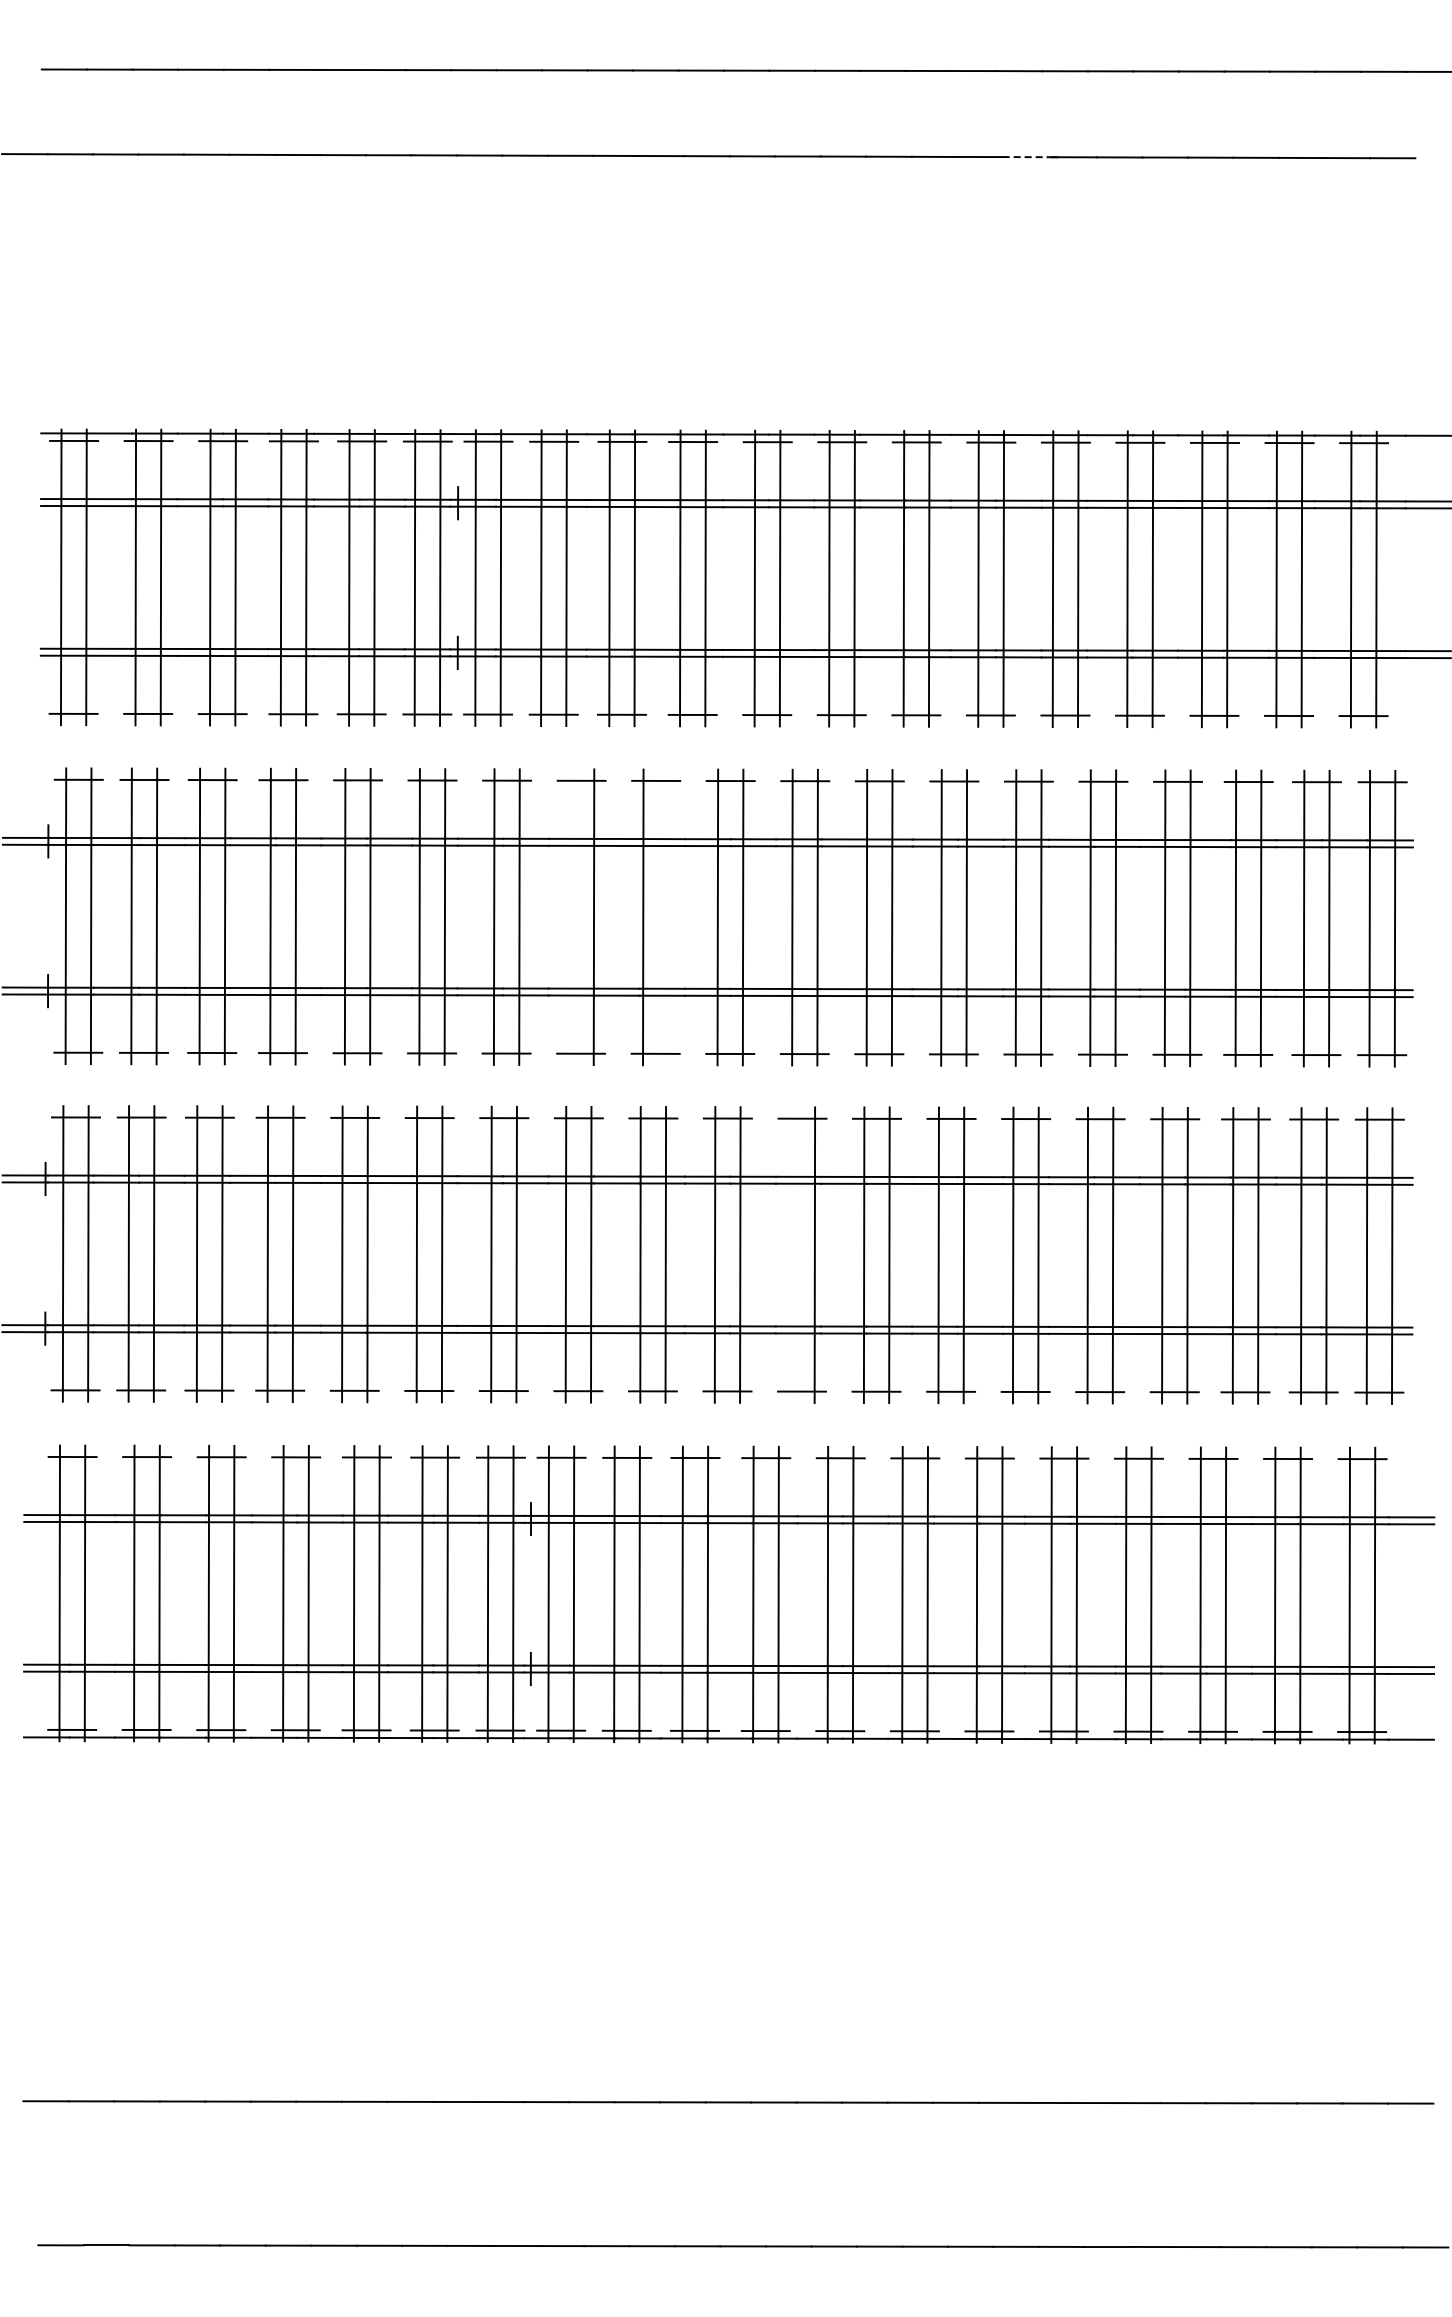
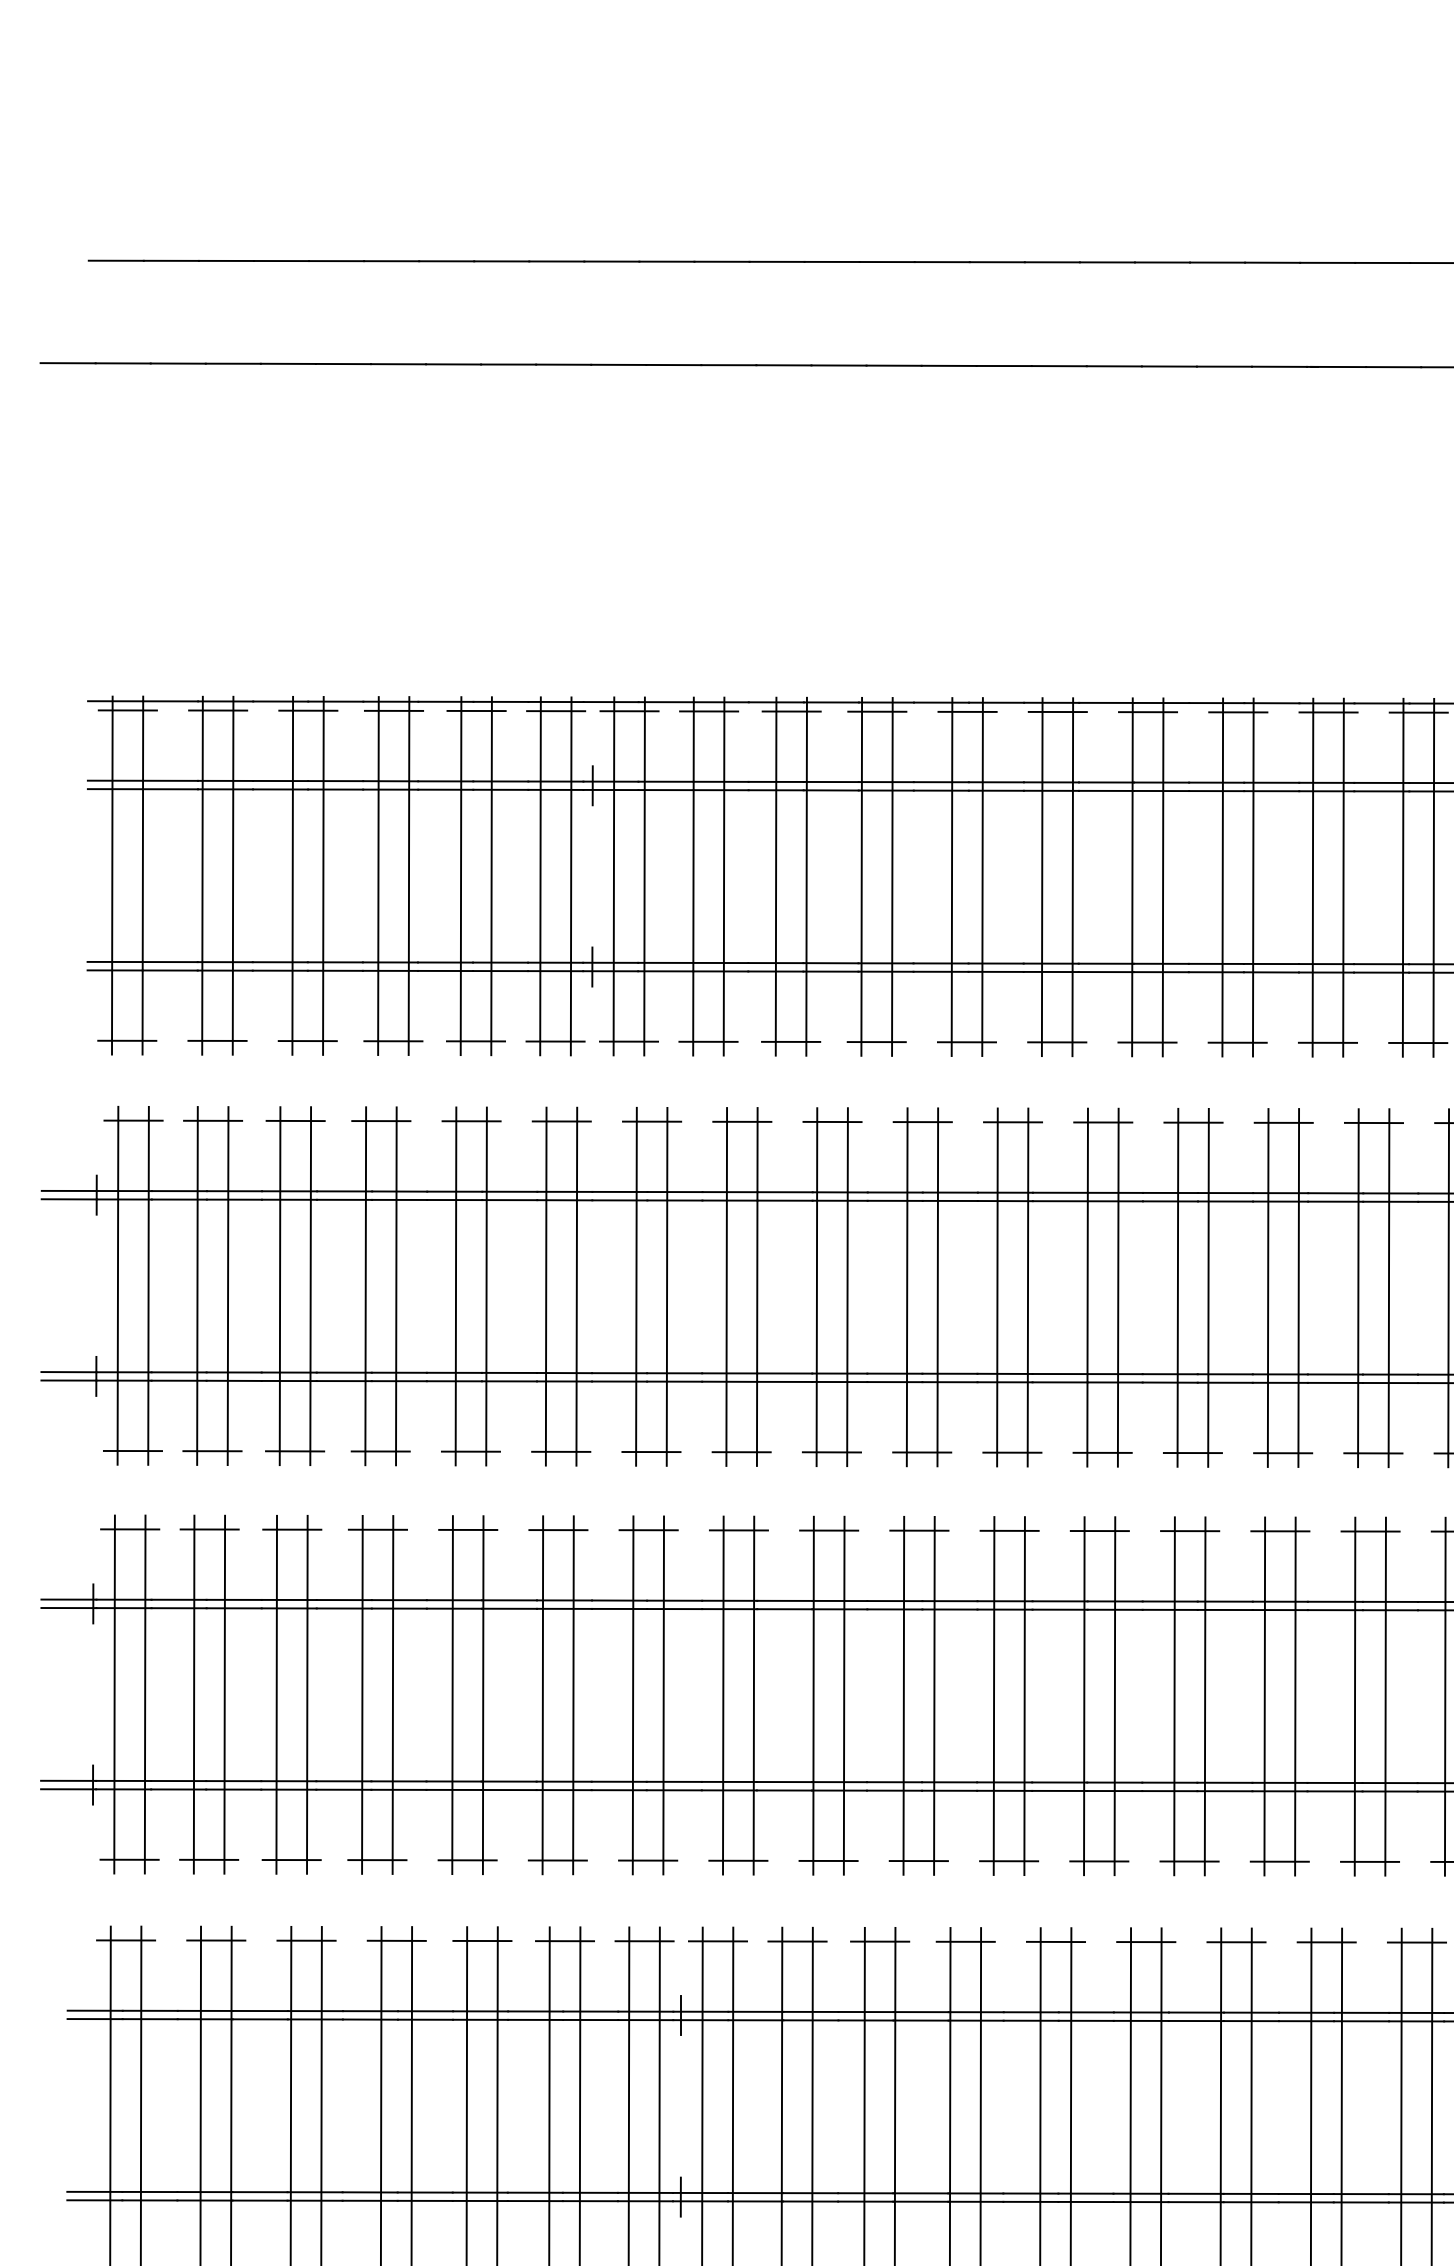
line: (1025, 157) -> (1279, 367), dashed -> solid
line: (568, 917) -> (726, 1287), added
line: (668, 917) -> (847, 1287), added
line: (789, 1254) -> (993, 1695), added

